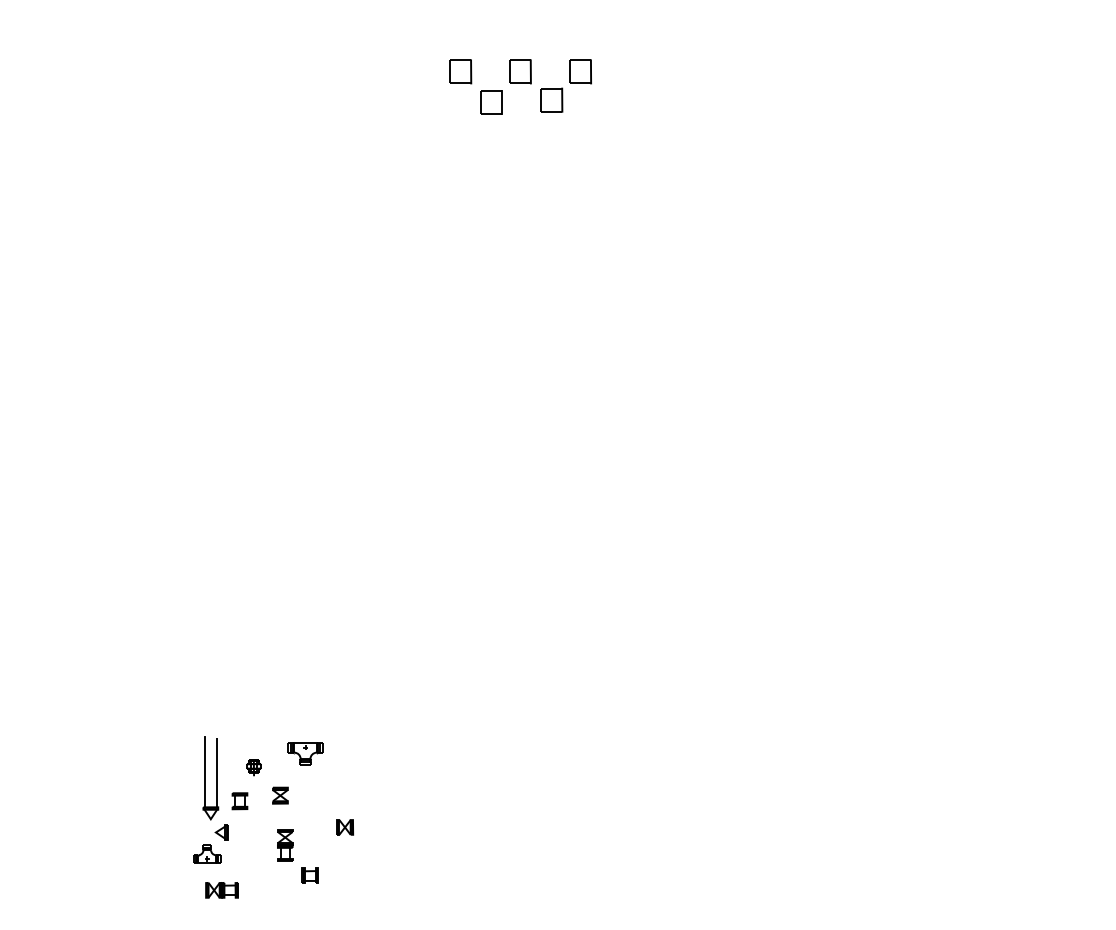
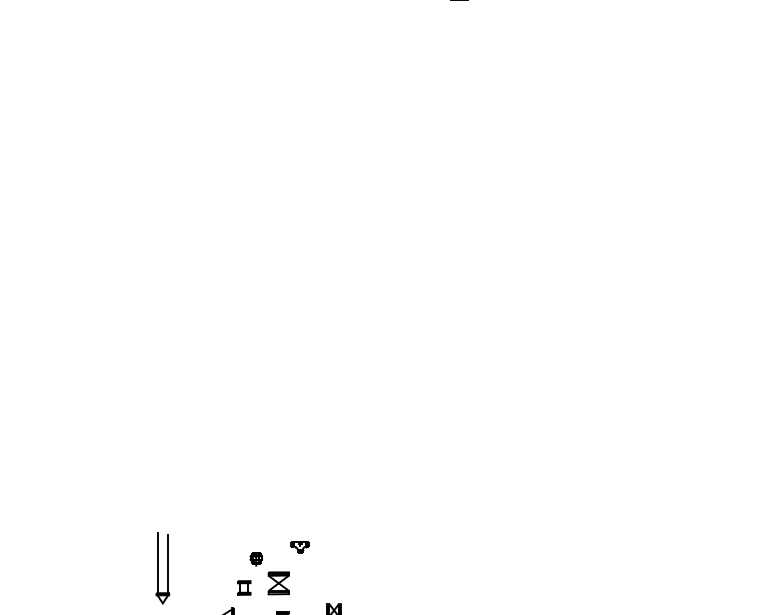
part: (305, 753) -> (300, 547), size x0.6
part: (210, 778) -> (162, 568), moved
part: (280, 795) -> (278, 583), size x1.6

